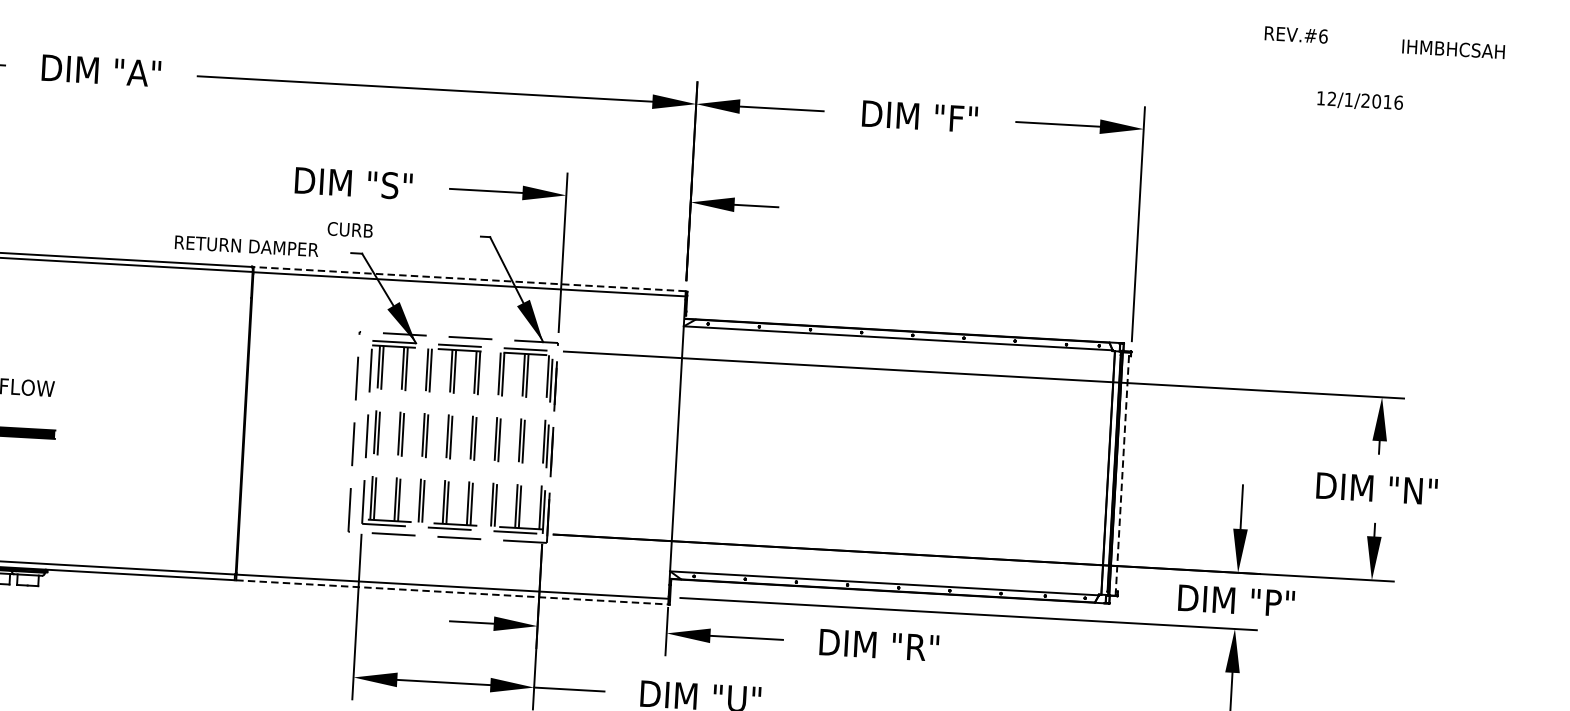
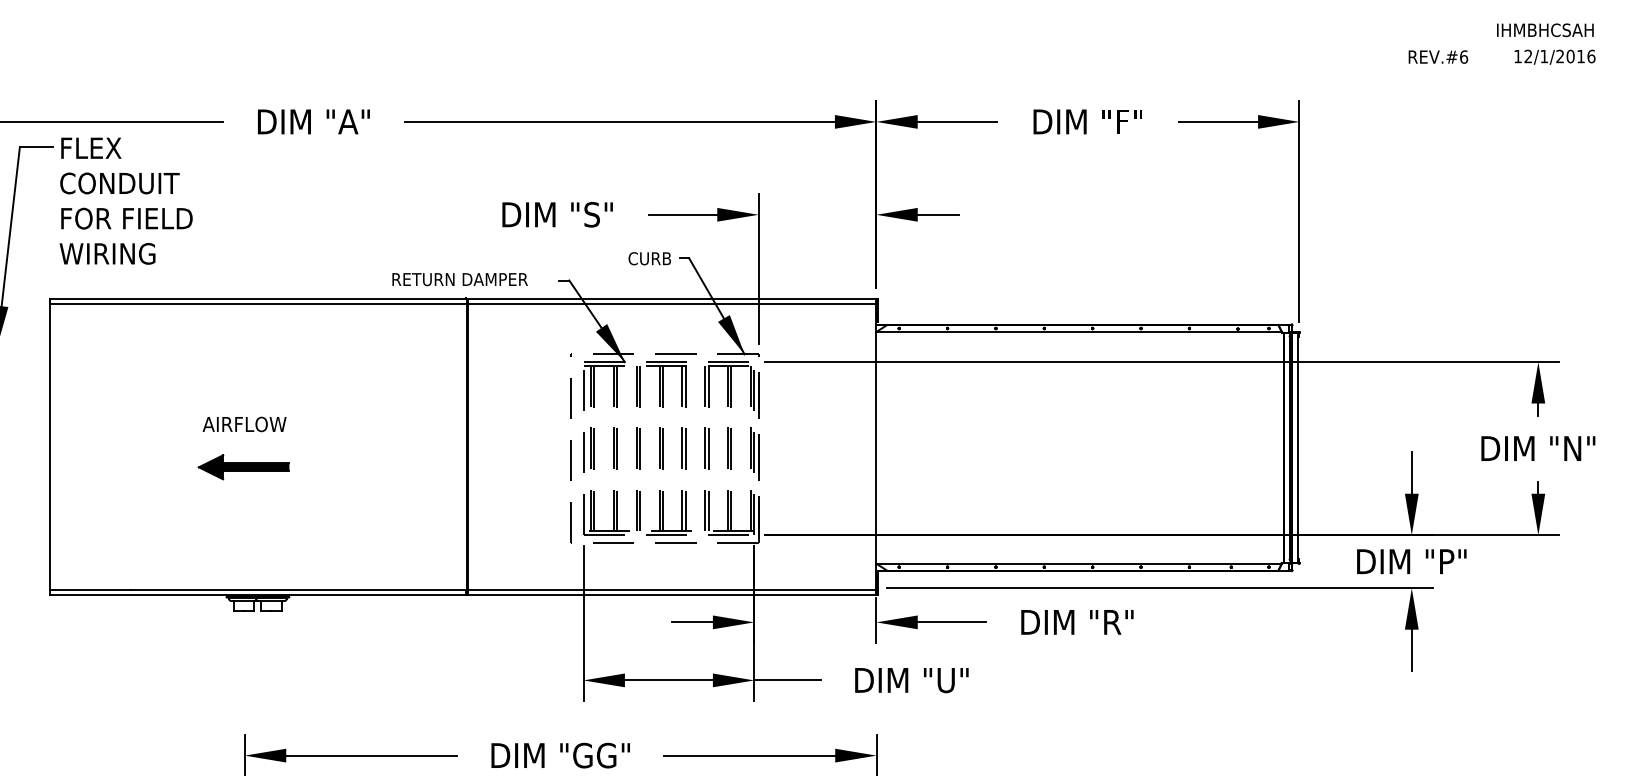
text: (1296, 34) -> (1438, 56), moved
text: (1453, 49) -> (1545, 30), moved
text: (1359, 100) -> (1554, 56), moved
text: (349, 229) -> (649, 258), moved
line: (469, 278) -> (671, 298), dashed -> solid
line: (1122, 473) -> (1297, 447), dashed -> solid
line: (452, 592) -> (672, 595), dashed -> solid

